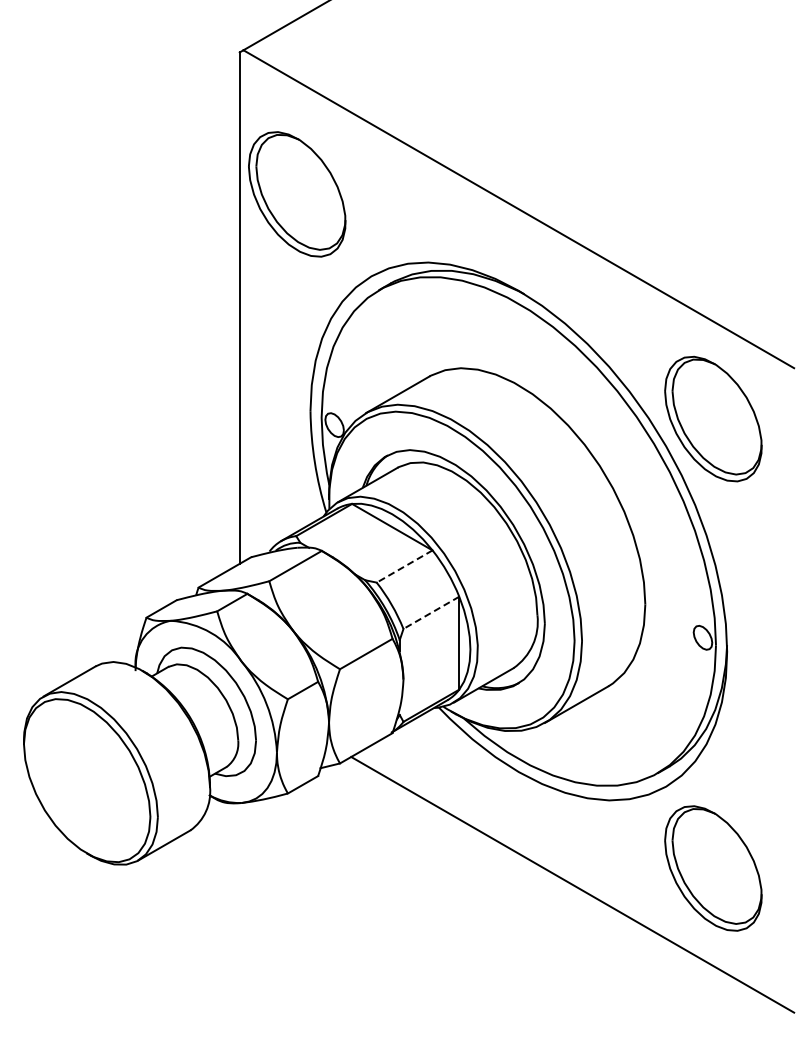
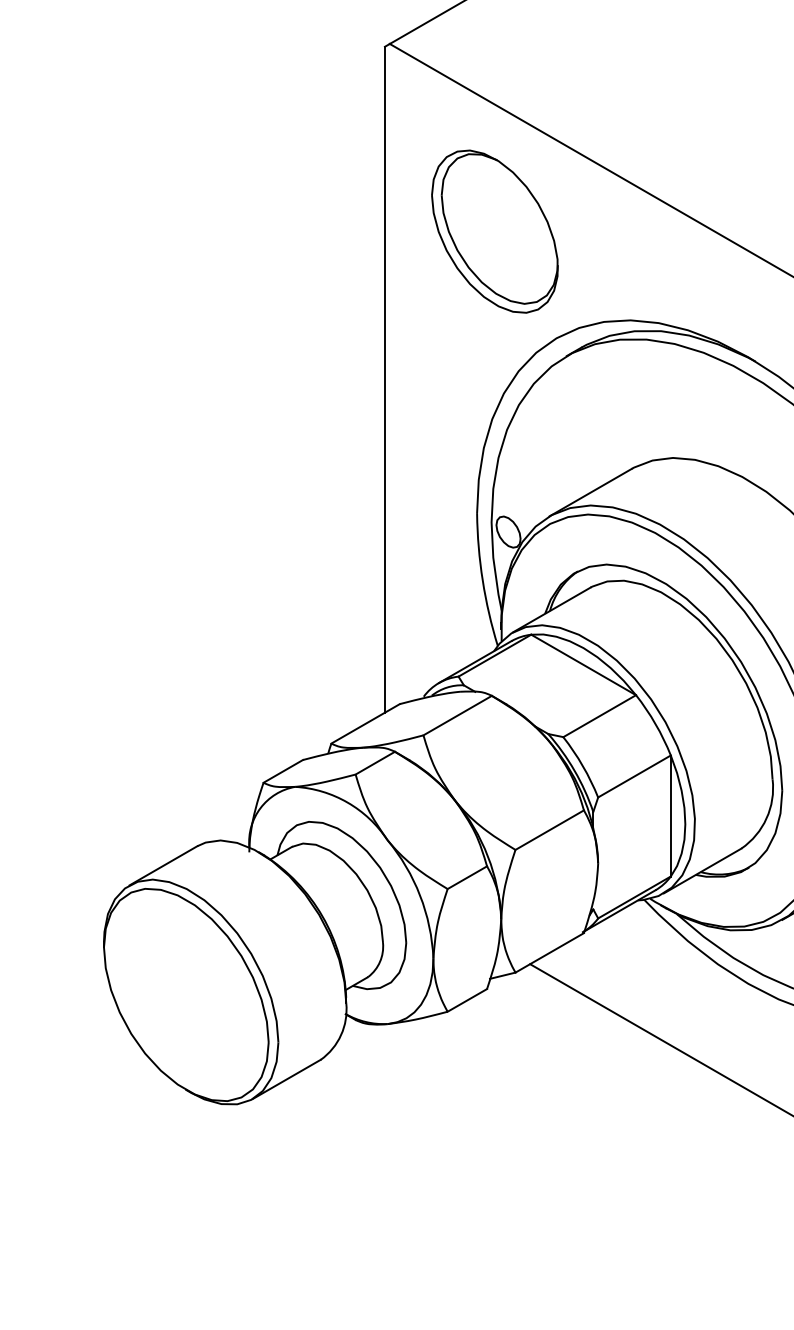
part: (297, 194) -> (495, 231), moved
line: (404, 566) -> (599, 716), dashed -> solid
line: (430, 613) -> (633, 777), dashed -> solid

